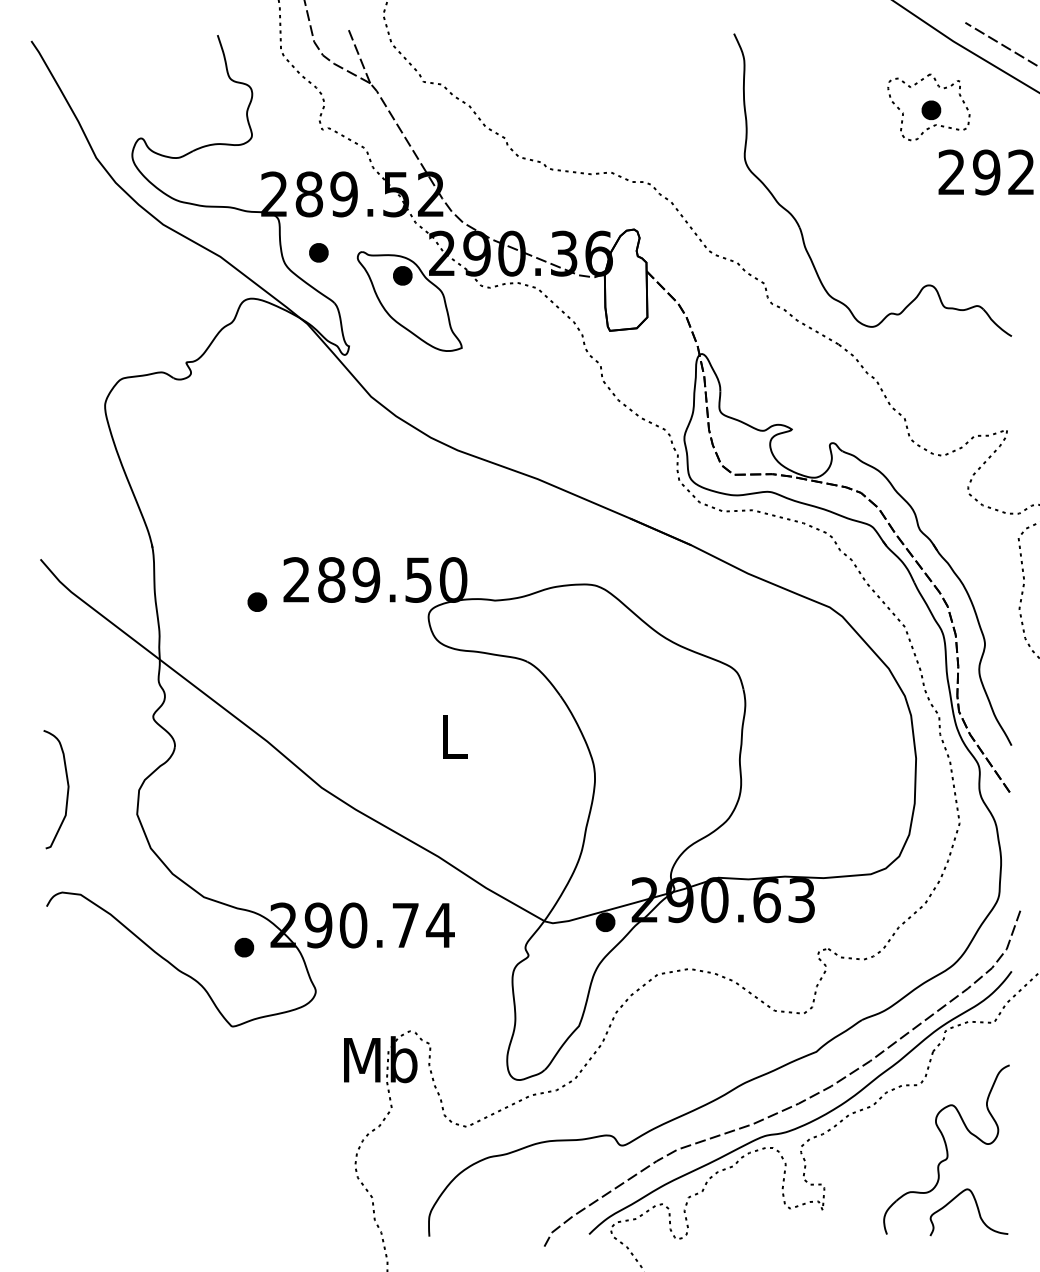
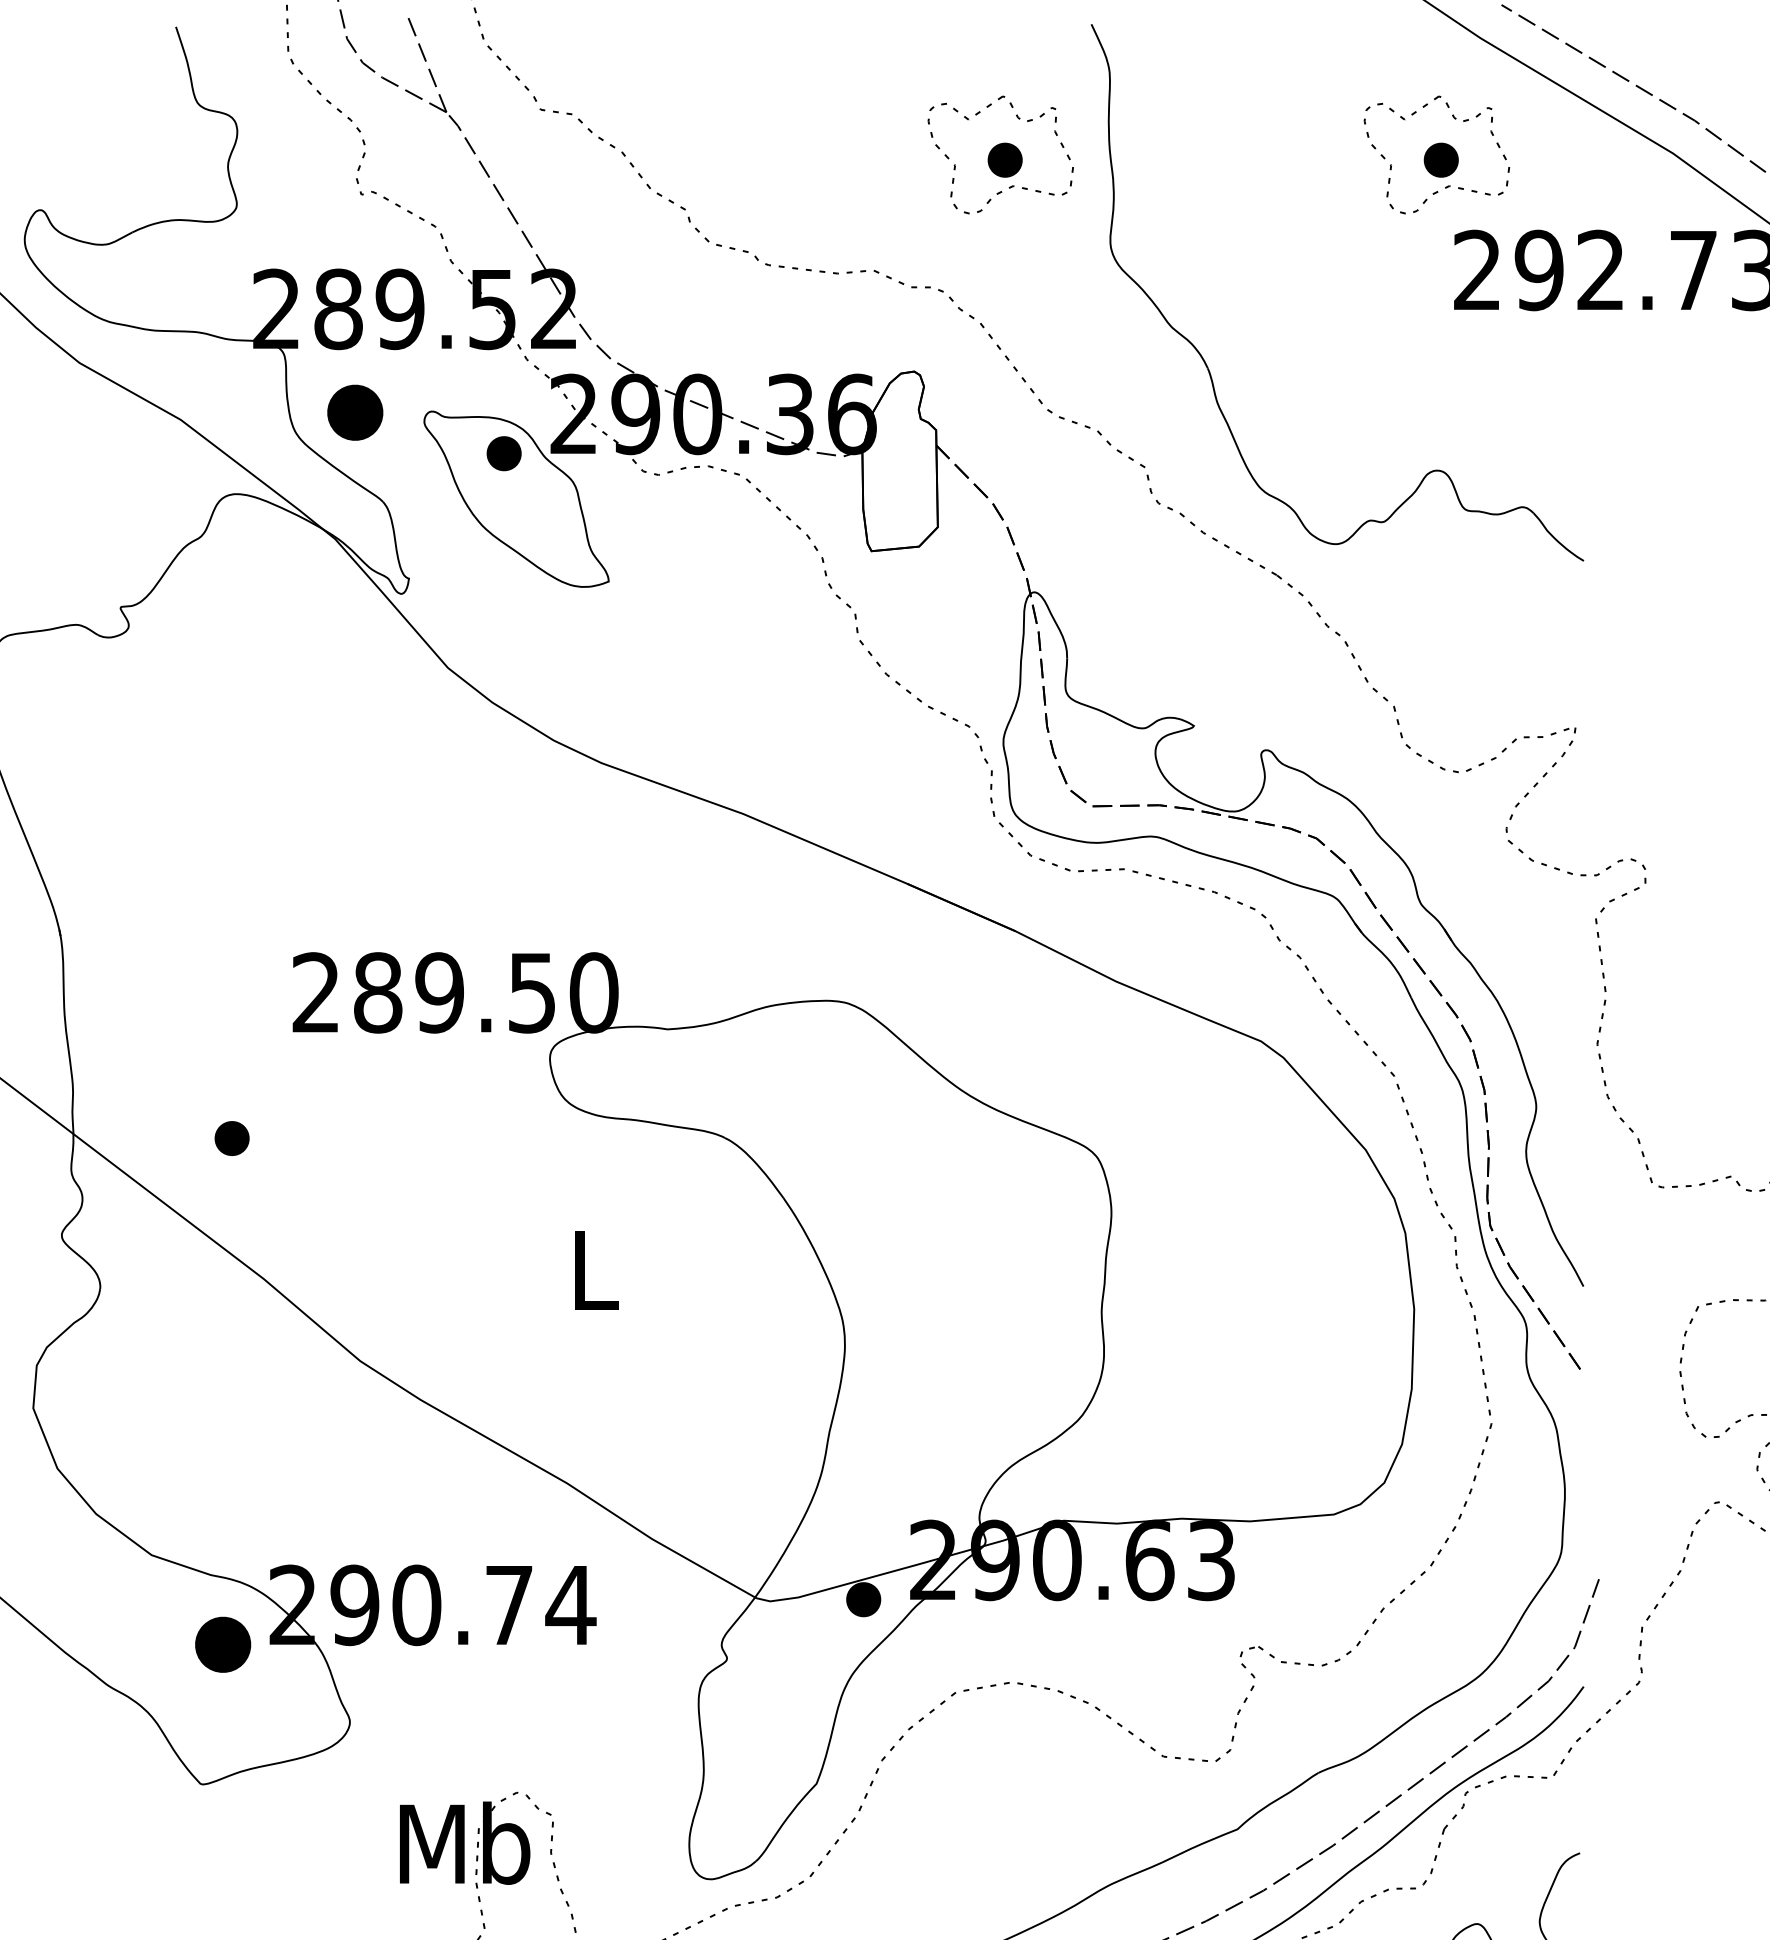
part: (682, 107) -> (1000, 155), added
part: (318, 252) -> (354, 412), size x1.6
part: (257, 601) -> (232, 1137), moved
part: (244, 947) -> (223, 1644), size x1.6

